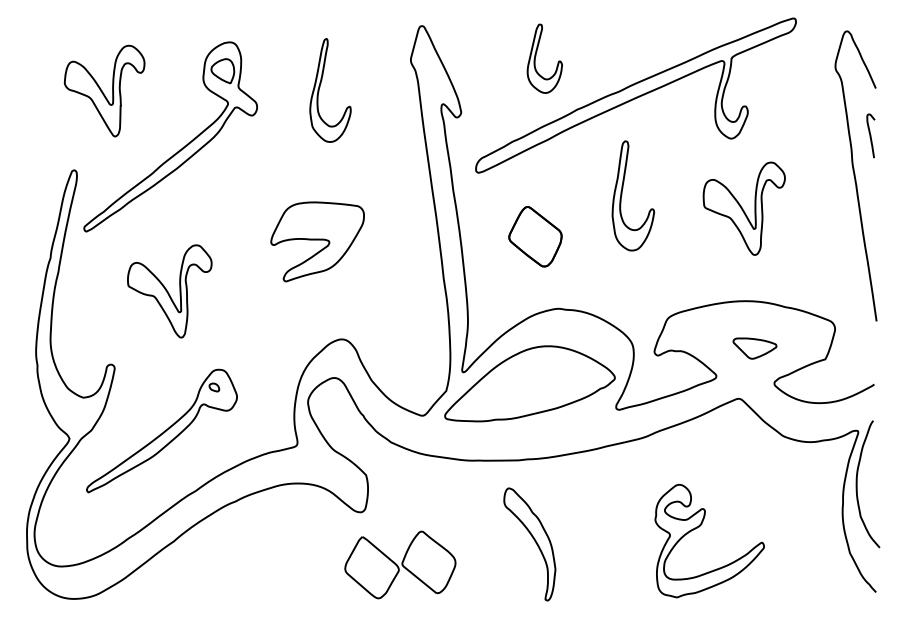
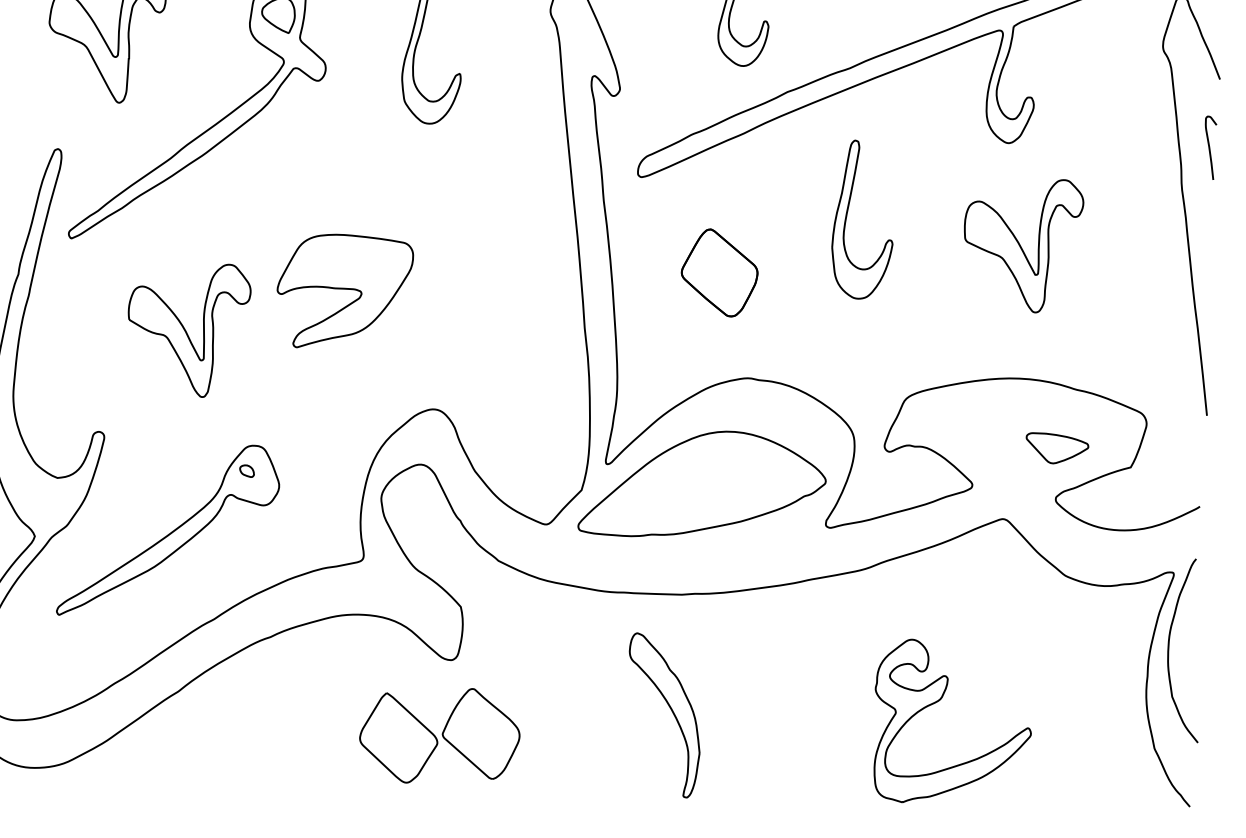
part: (317, 241) -> (344, 291), moved
part: (754, 348) -> (1056, 448), moved
part: (529, 544) -> (663, 715), moved
part: (400, 564) -> (440, 735), moved

